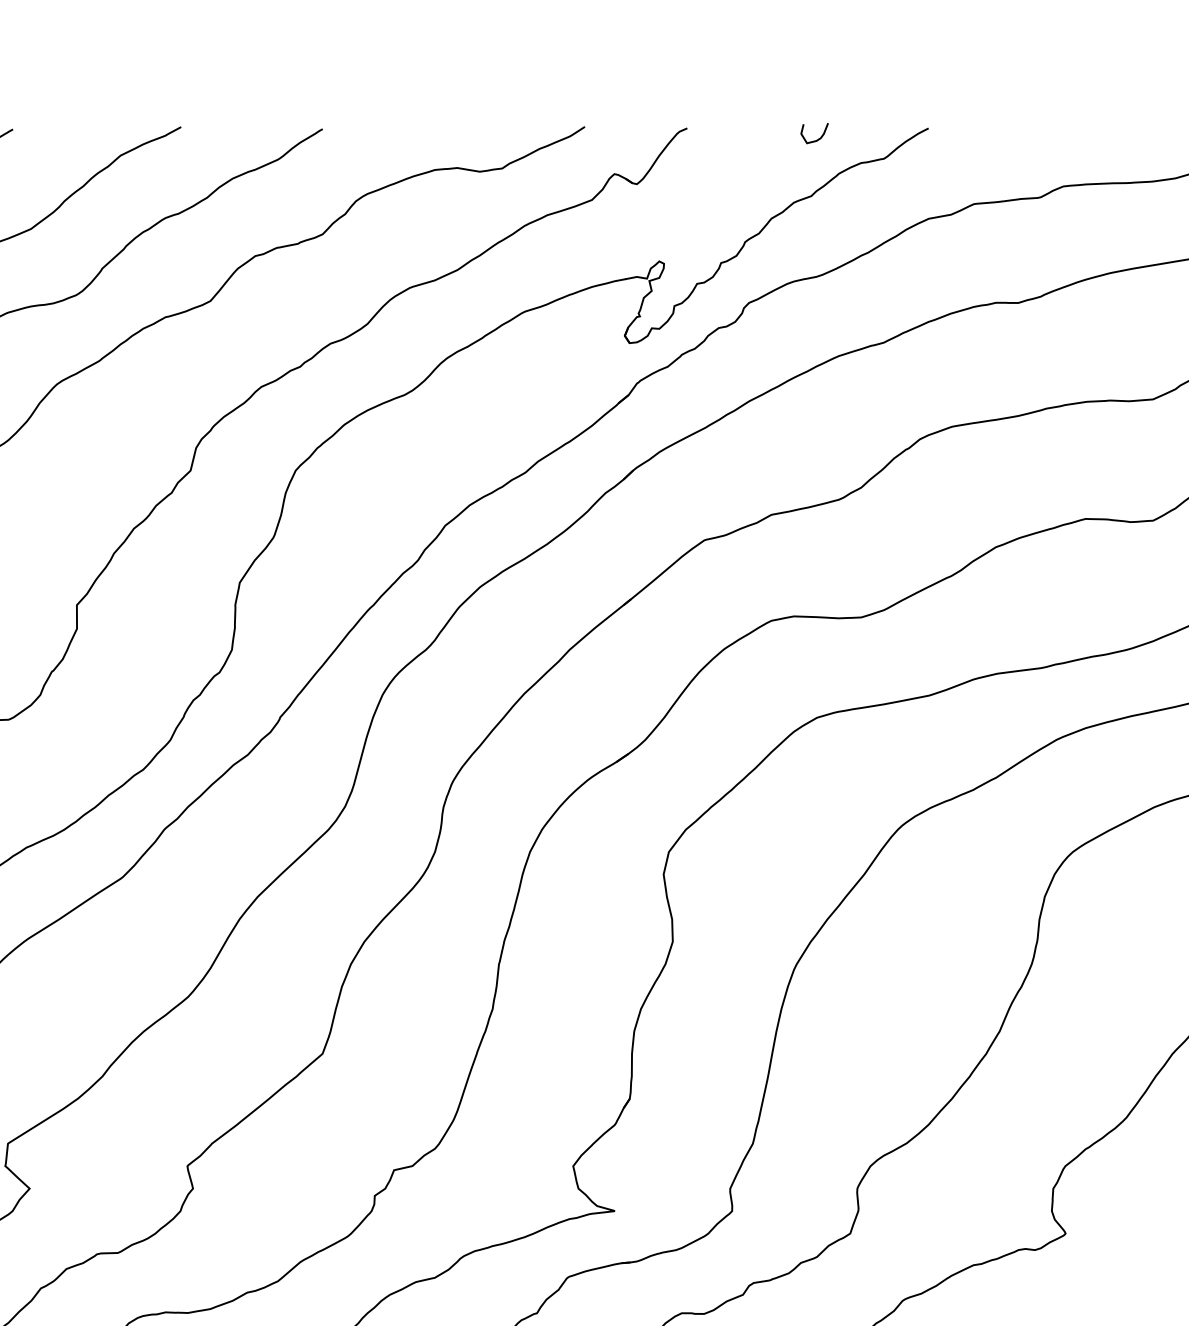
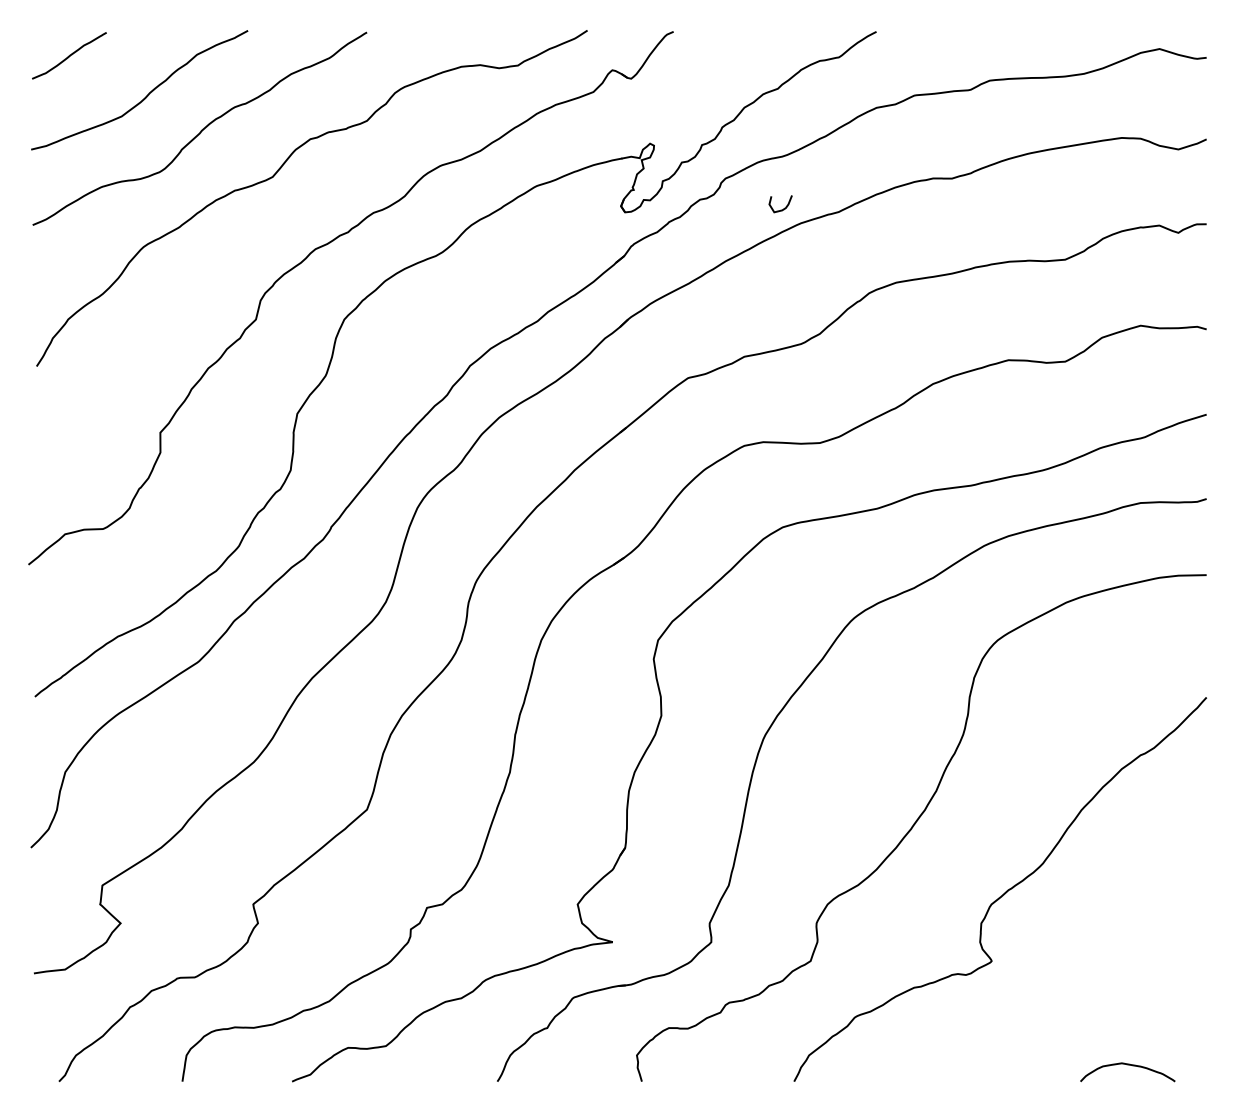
curve: (819, 137) -> (784, 207), moved

